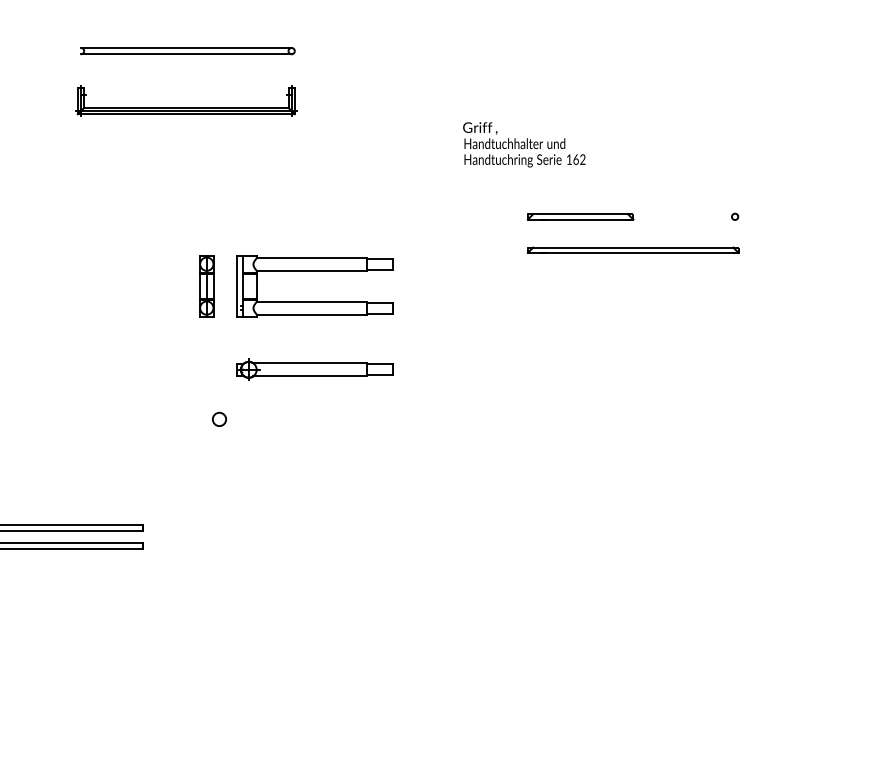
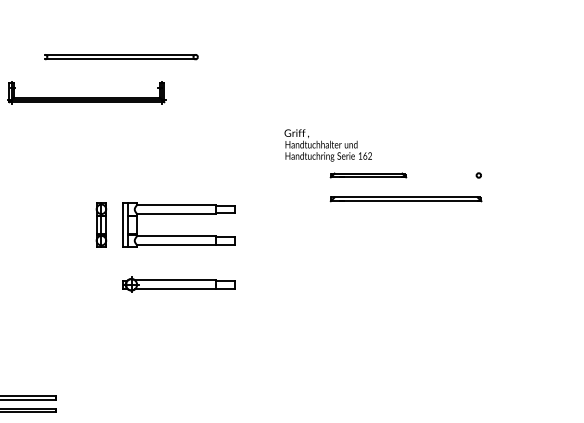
part: (187, 51) -> (121, 57), moved
text: (524, 144) -> (328, 145), moved
circle: (219, 418) -> (110, 319), removed

